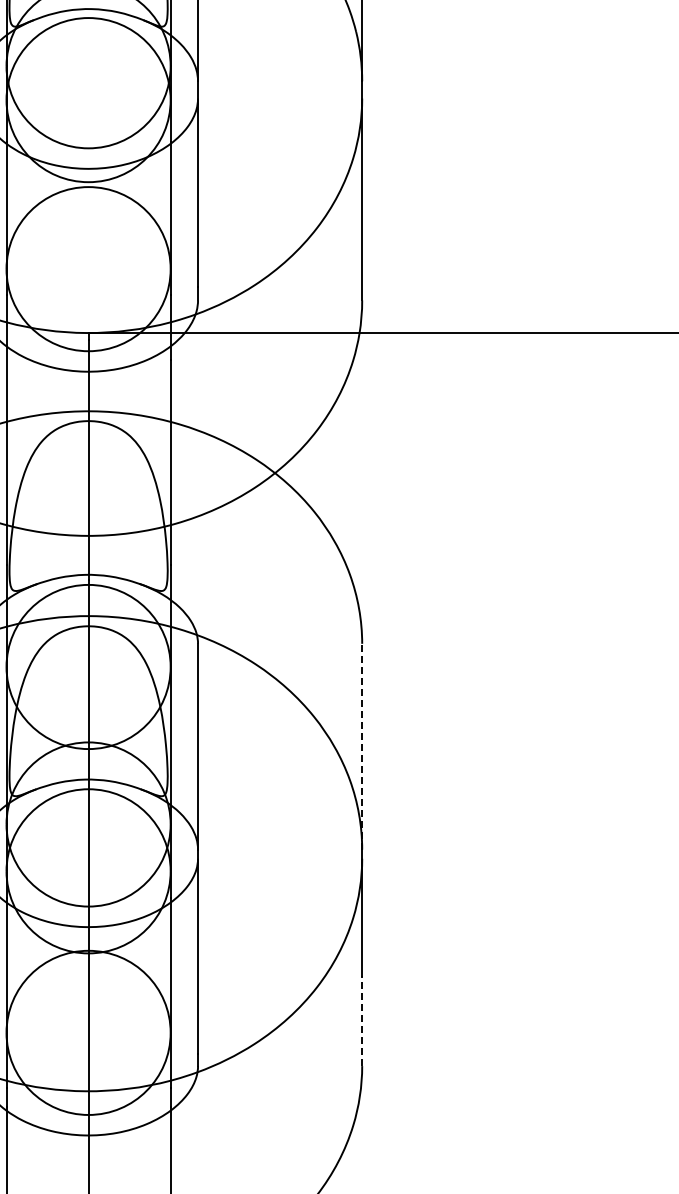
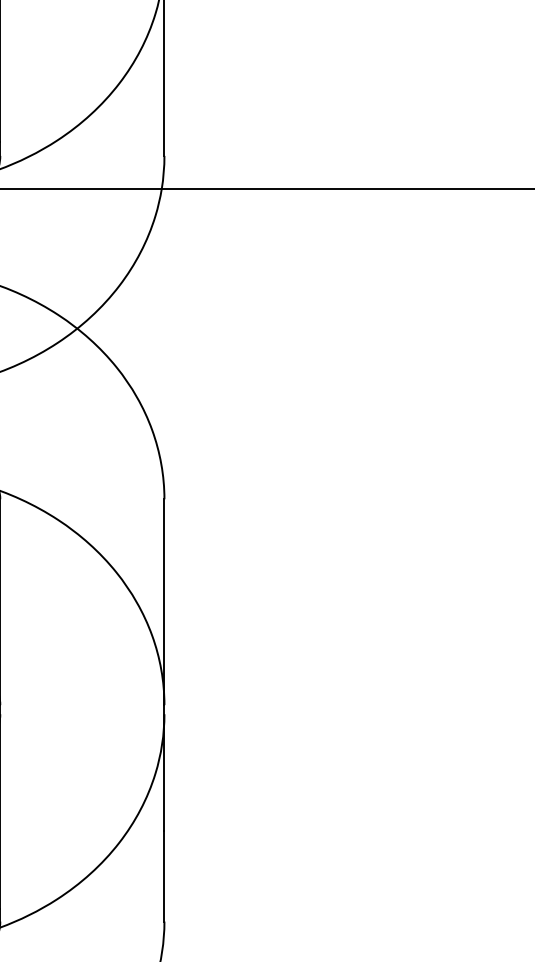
line: (362, 746) -> (164, 601), dashed -> solid
line: (362, 1020) -> (164, 875), dashed -> solid

